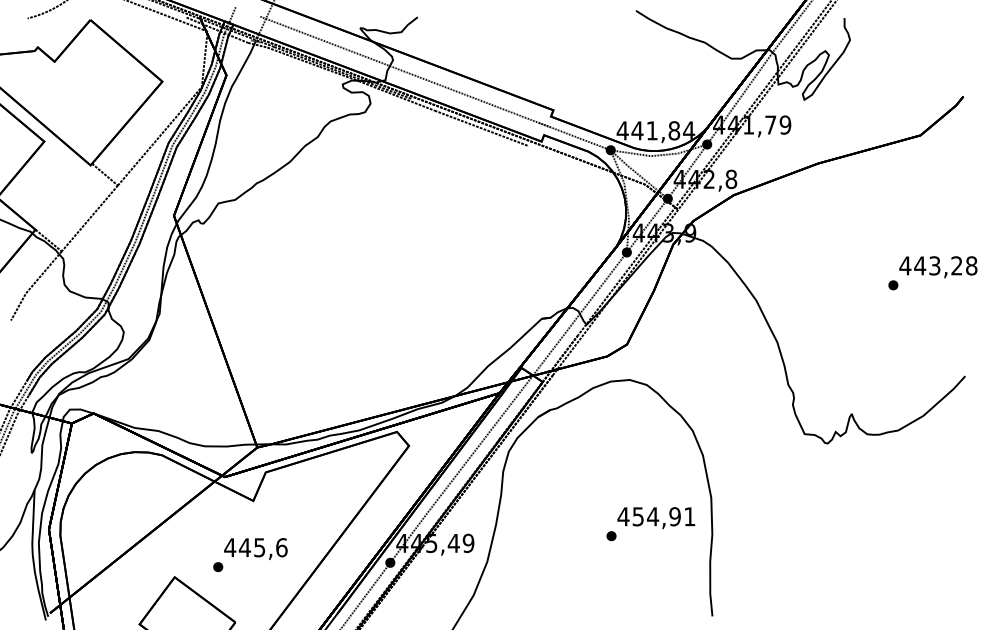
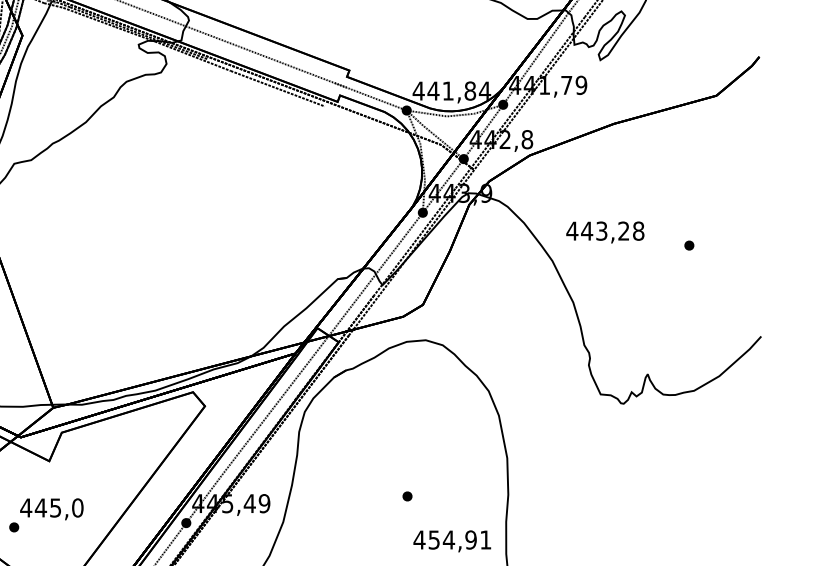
text: (938, 267) -> (605, 232), moved
text: (656, 517) -> (452, 540), moved
text: (281, 547) -> (77, 507), 445,6 -> 445,0

